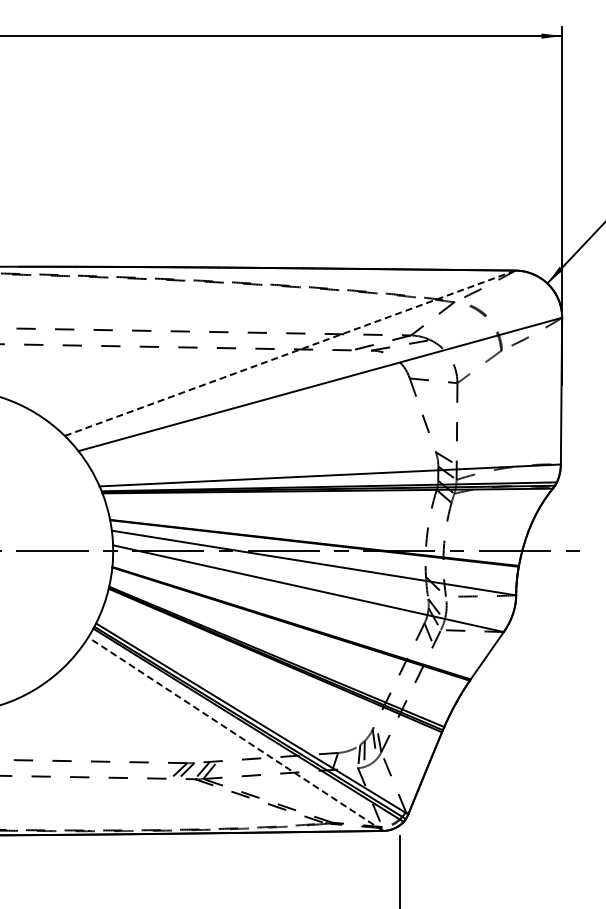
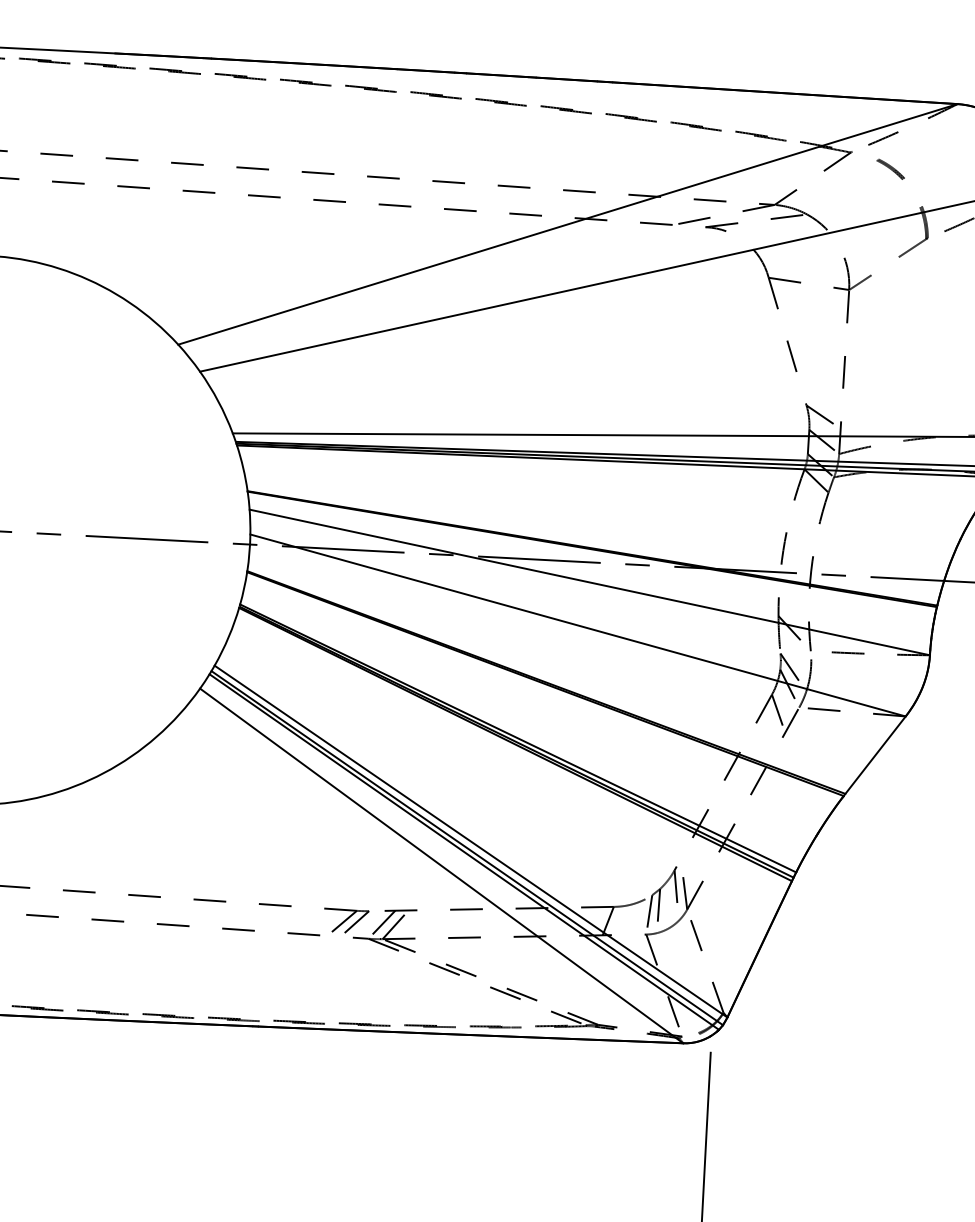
line: (290, 353) -> (568, 224), dashed -> solid
line: (235, 733) -> (441, 864), dashed -> solid

